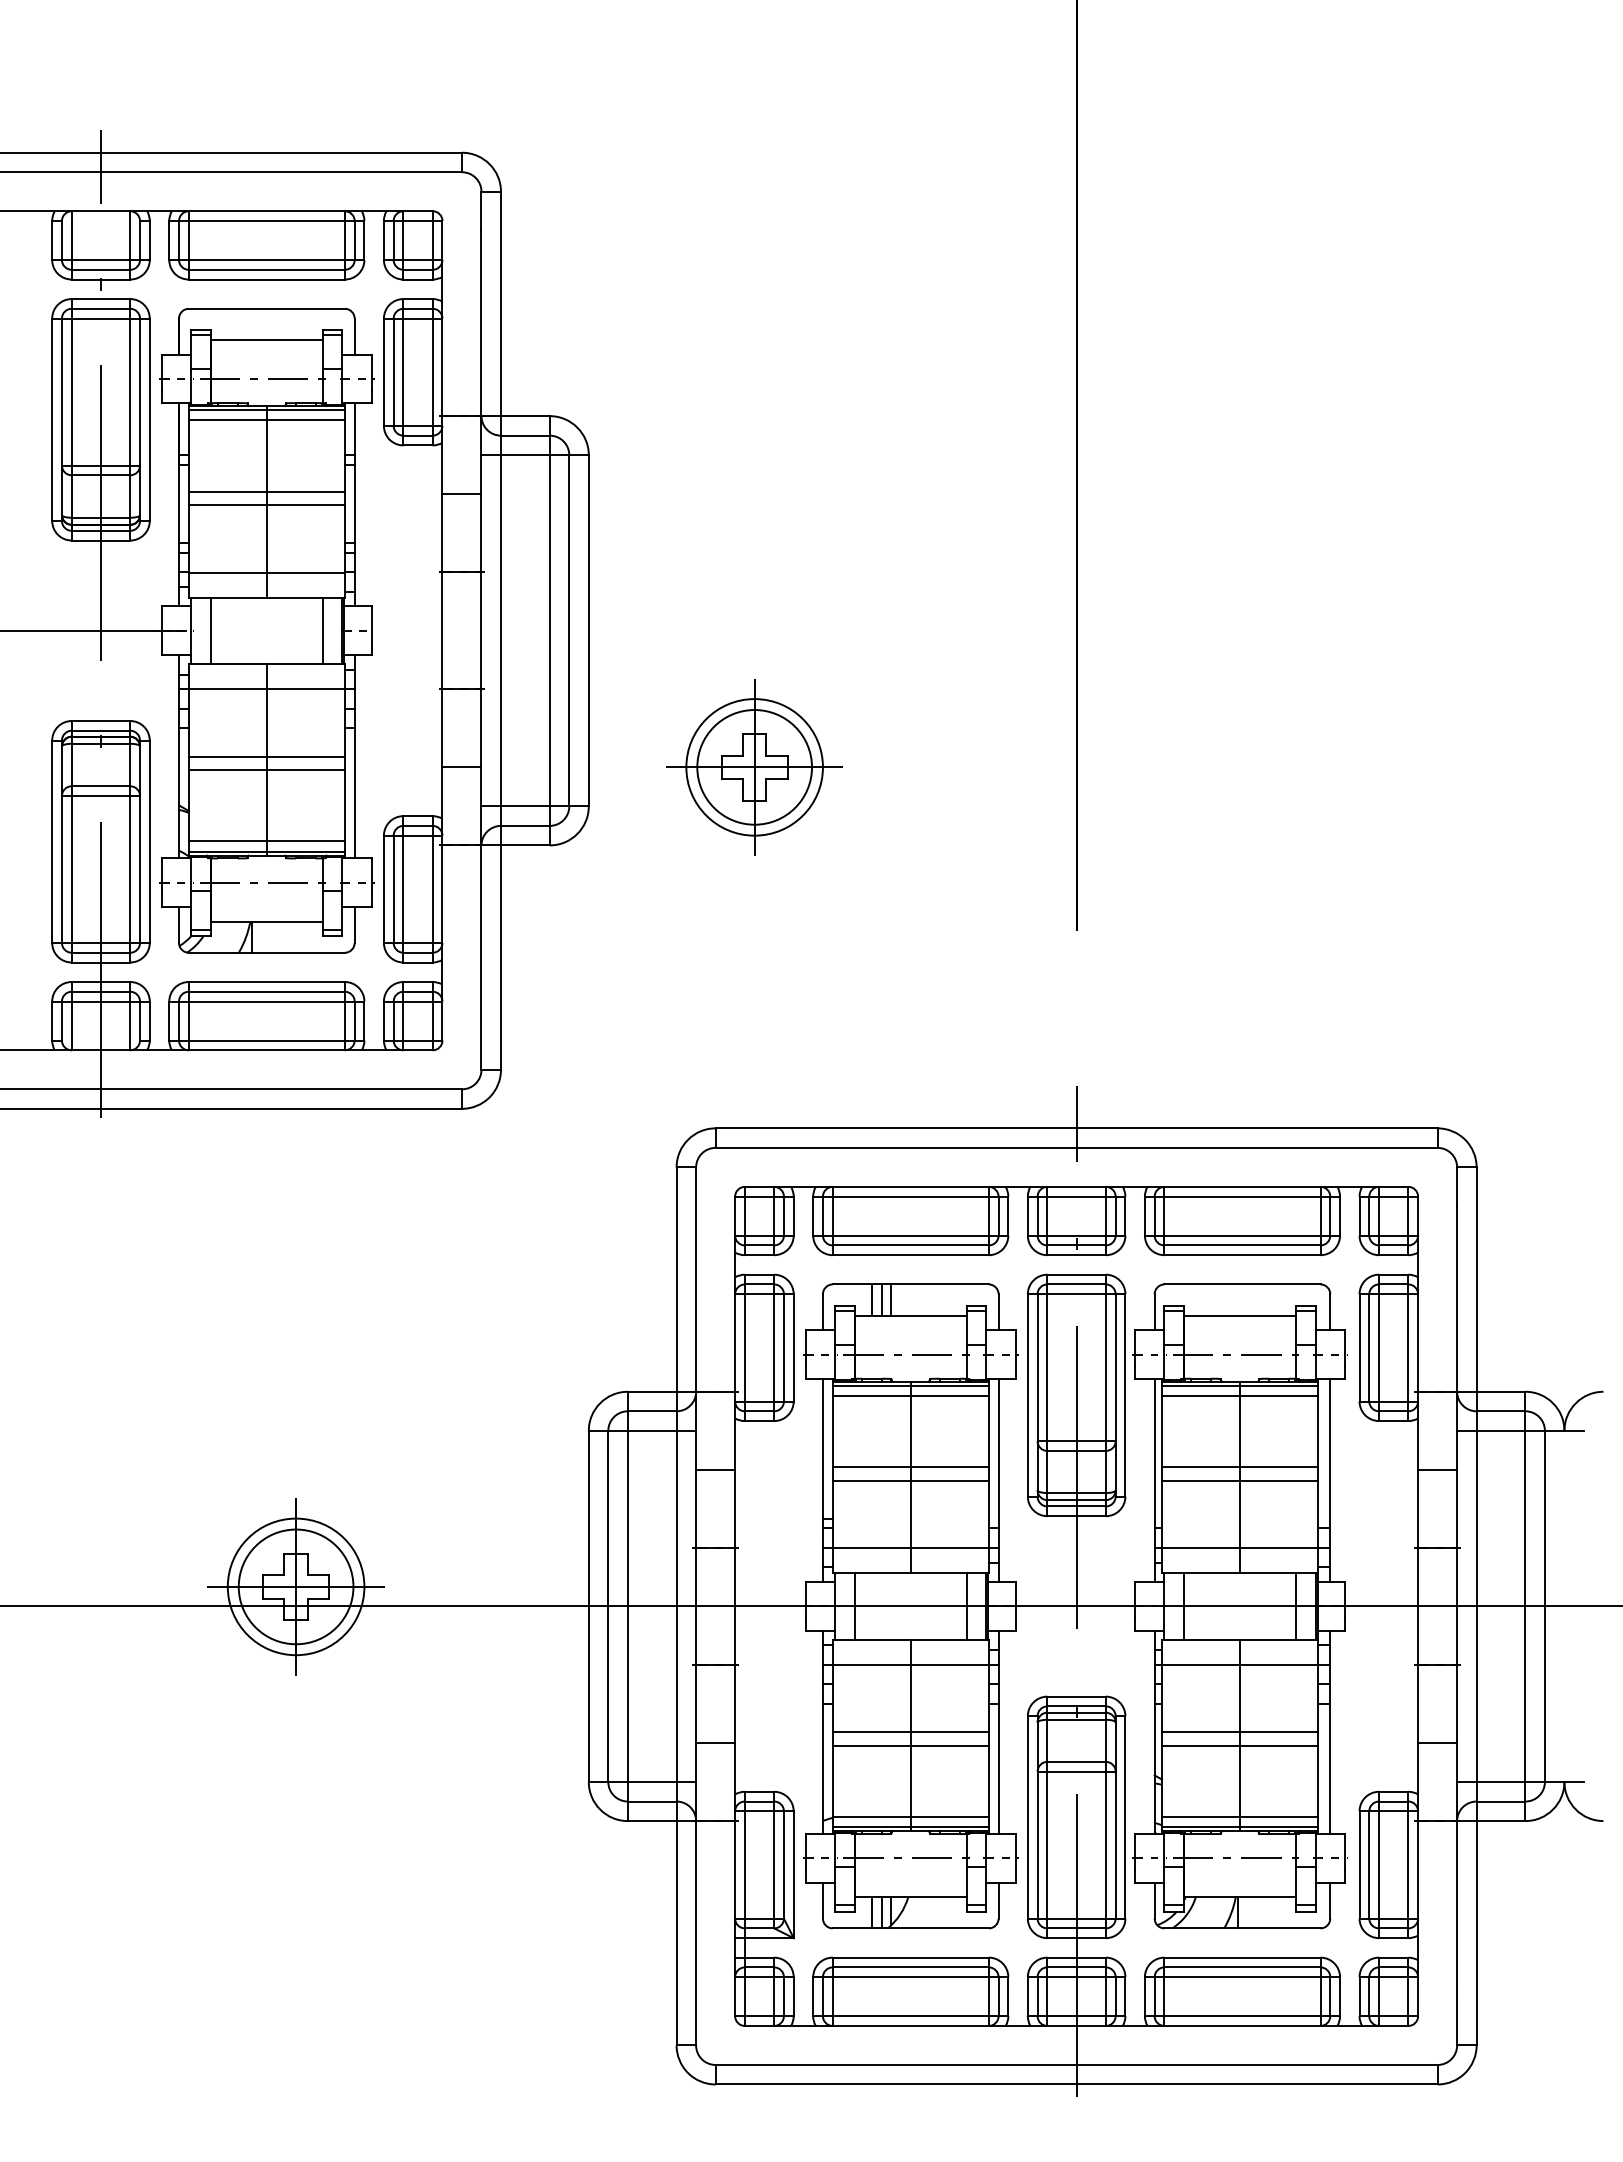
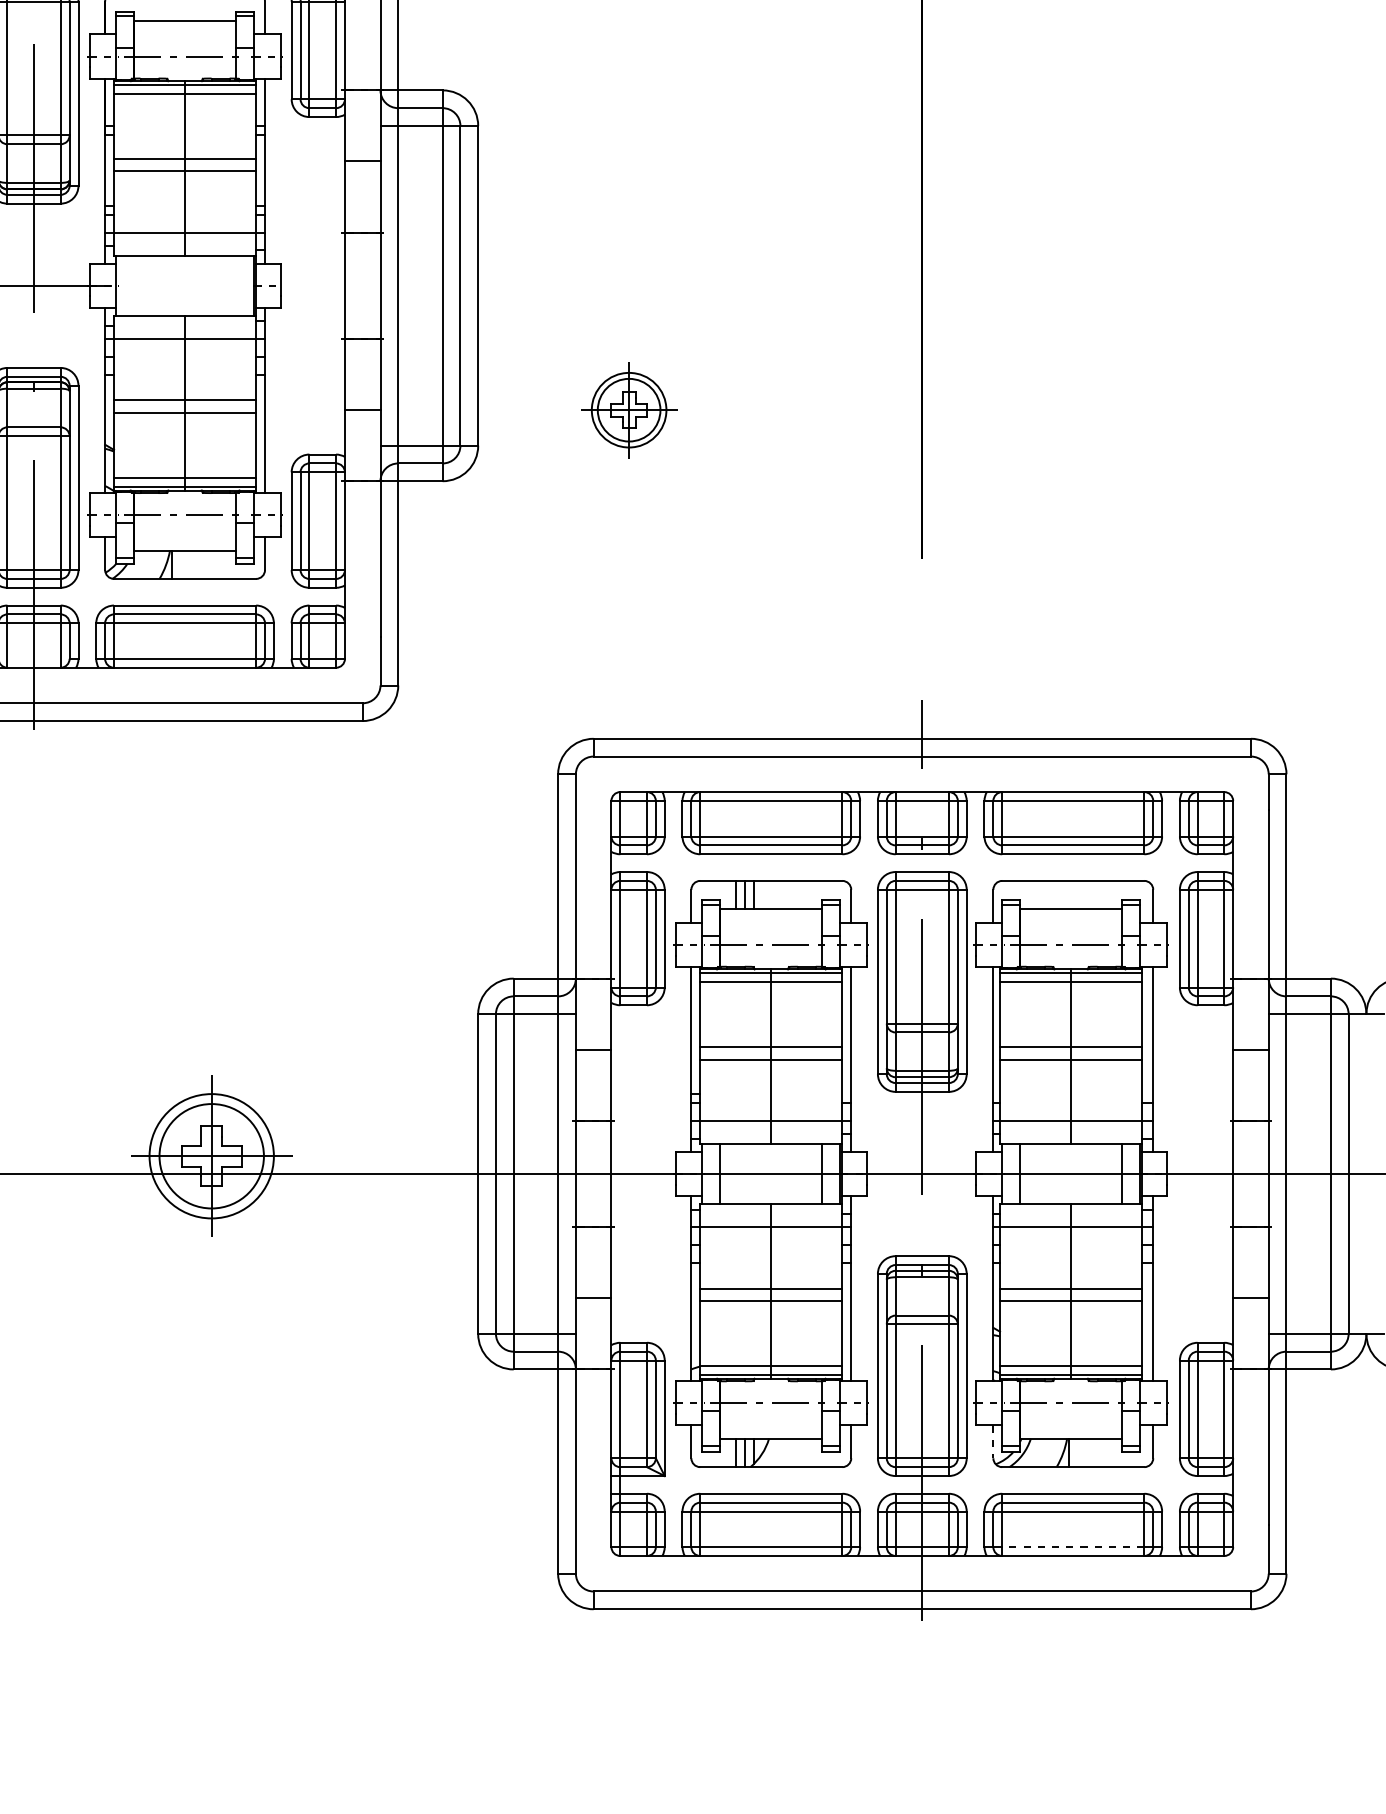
line: (210, 630) -> (133, 285), removed
line: (322, 630) -> (235, 285), removed
part: (754, 767) -> (629, 410), size x0.6
line: (1154, 1901) -> (993, 1442), solid -> dashed
line: (1241, 2016) -> (1072, 1547), solid -> dashed

